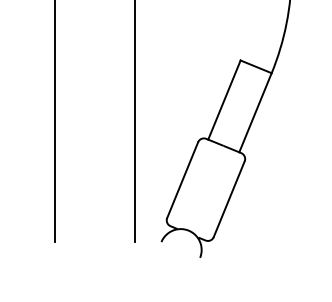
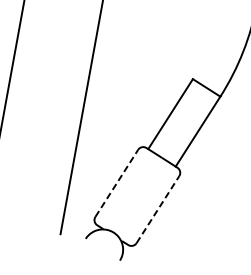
line: (182, 180) -> (116, 183), solid -> dashed
line: (229, 199) -> (158, 209), solid -> dashed

